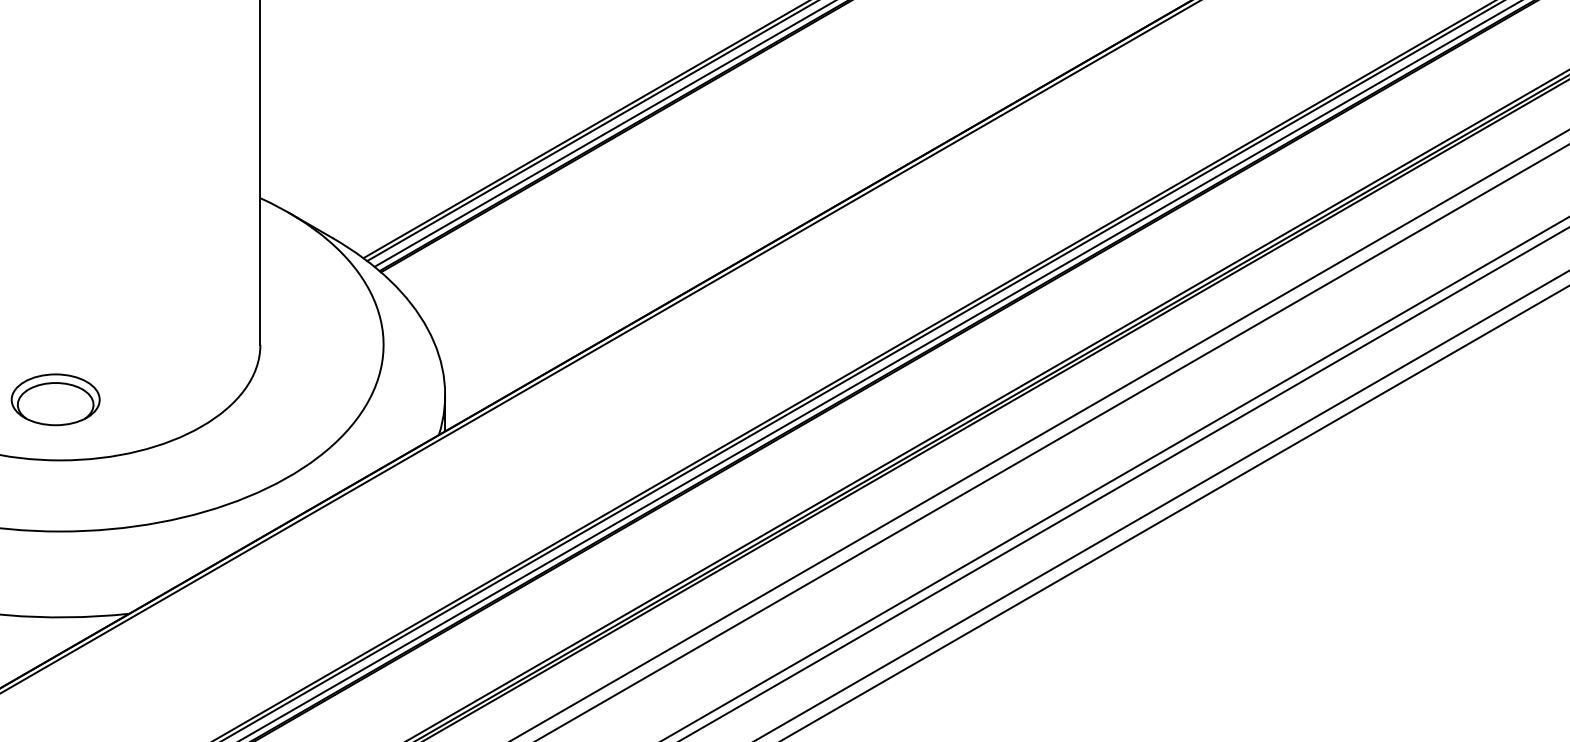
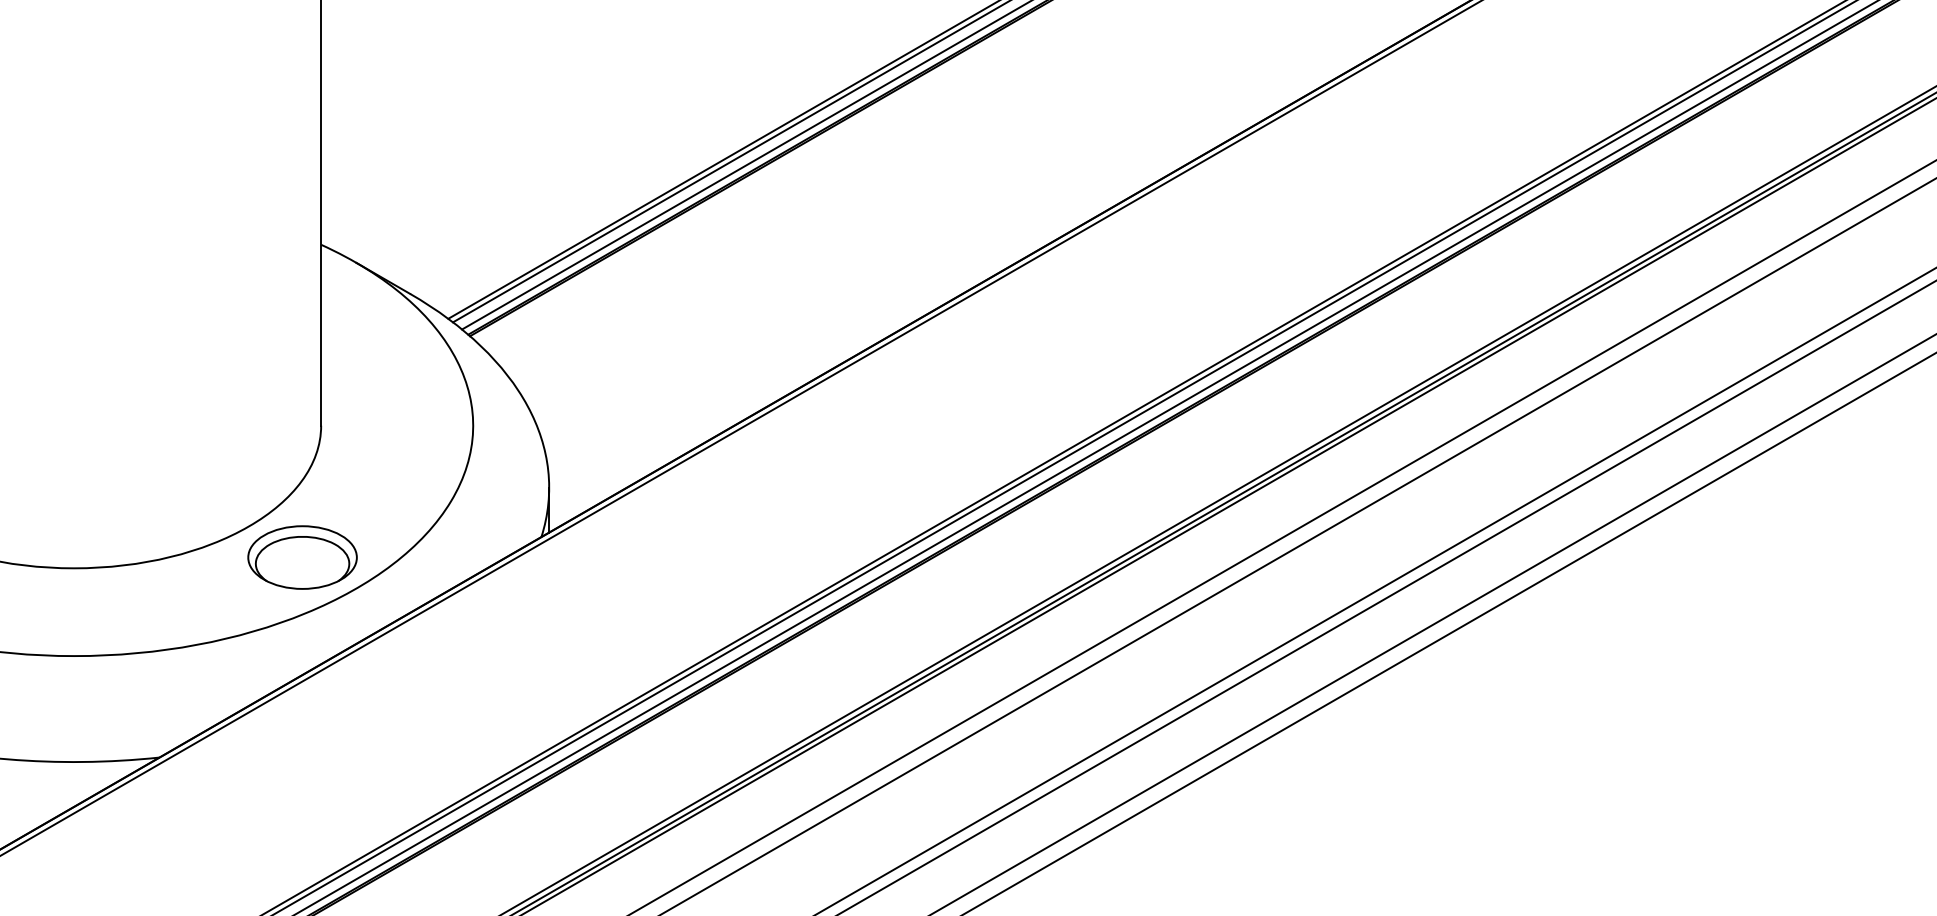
part: (55, 399) -> (302, 557), moved

